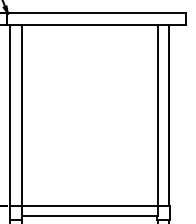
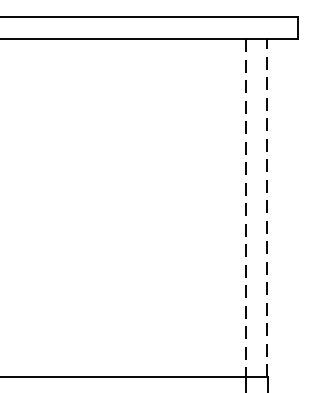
line: (157, 115) -> (245, 207), solid -> dashed
line: (169, 115) -> (267, 207), solid -> dashed

